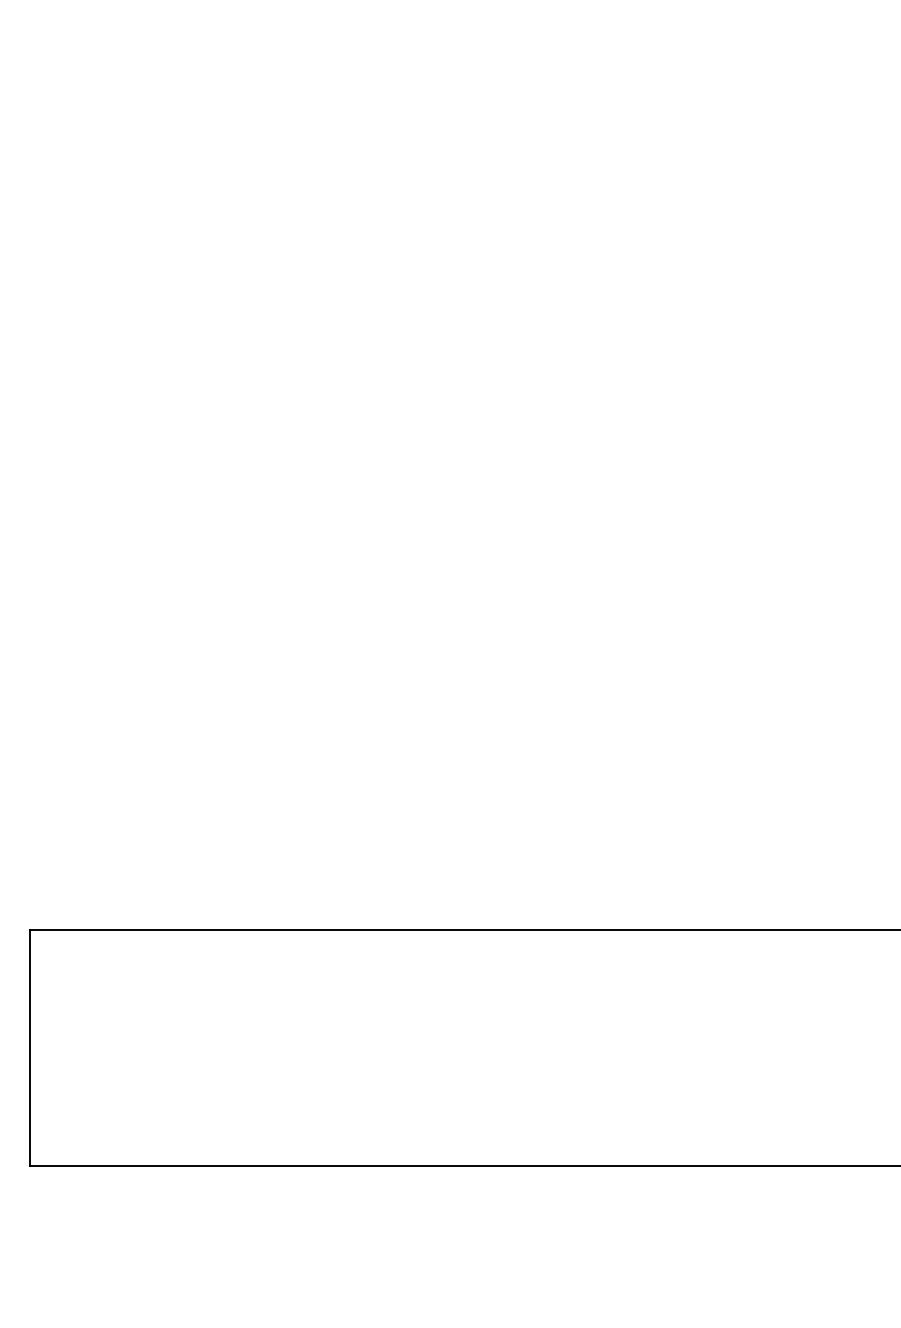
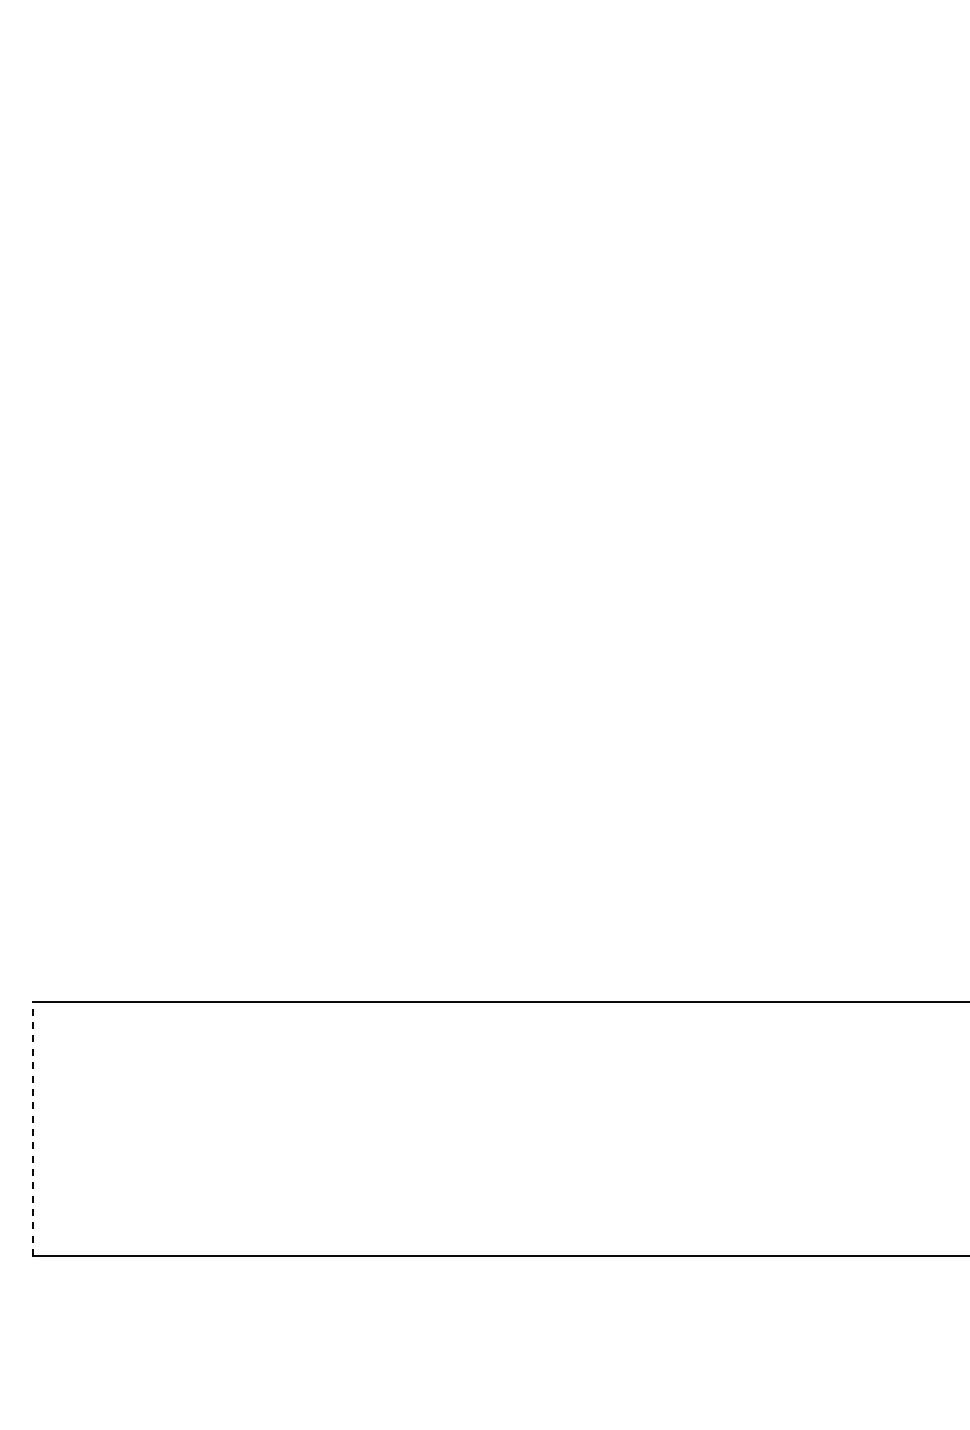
line: (30, 1047) -> (32, 1128), solid -> dashed

